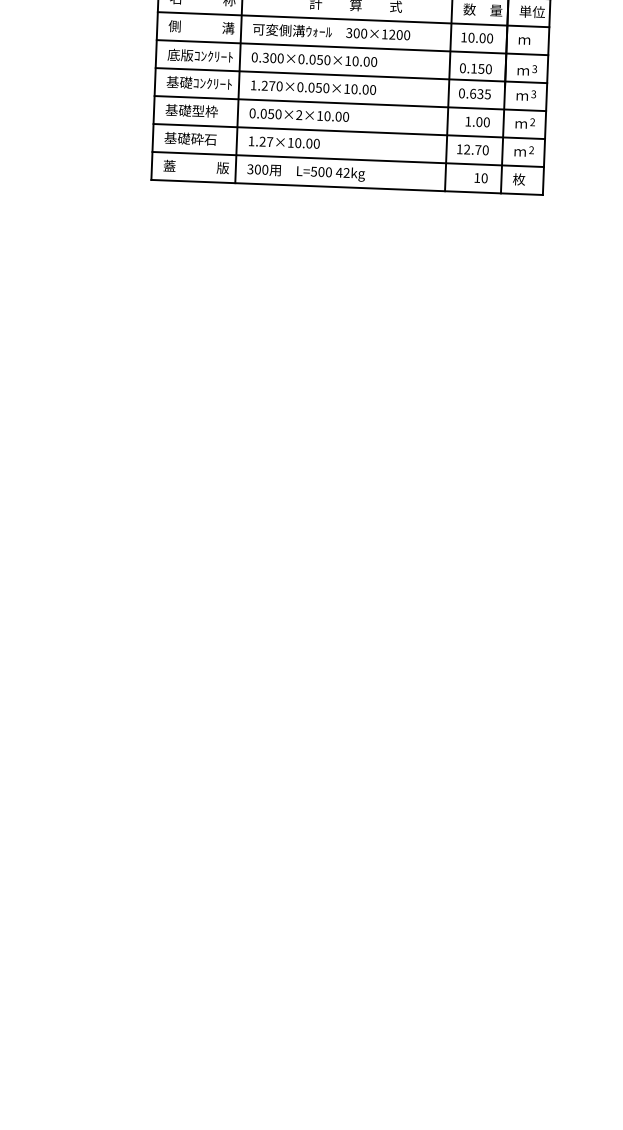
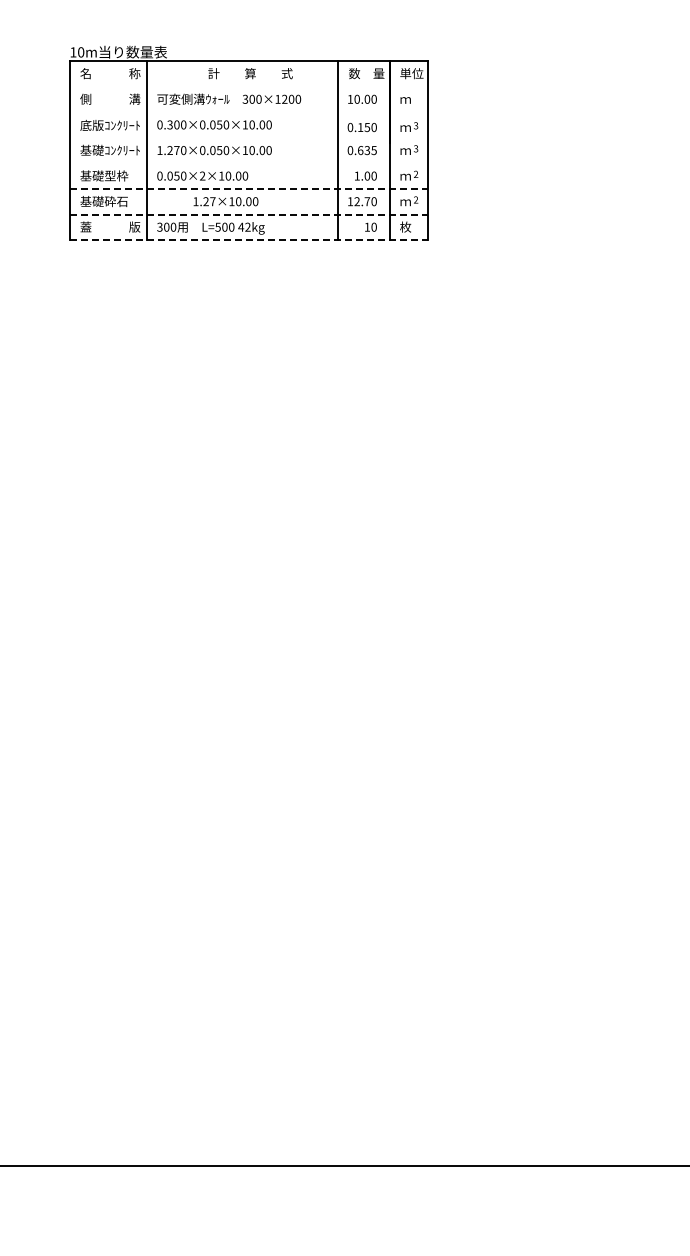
line: (353, 19) -> (248, 86), removed
line: (352, 47) -> (248, 112), removed
line: (351, 75) -> (248, 138), removed
line: (349, 103) -> (248, 163), removed
line: (349, 131) -> (249, 189), solid -> dashed
text: (283, 142) -> (225, 201), moved
line: (348, 159) -> (249, 214), solid -> dashed
line: (347, 187) -> (249, 240), solid -> dashed

